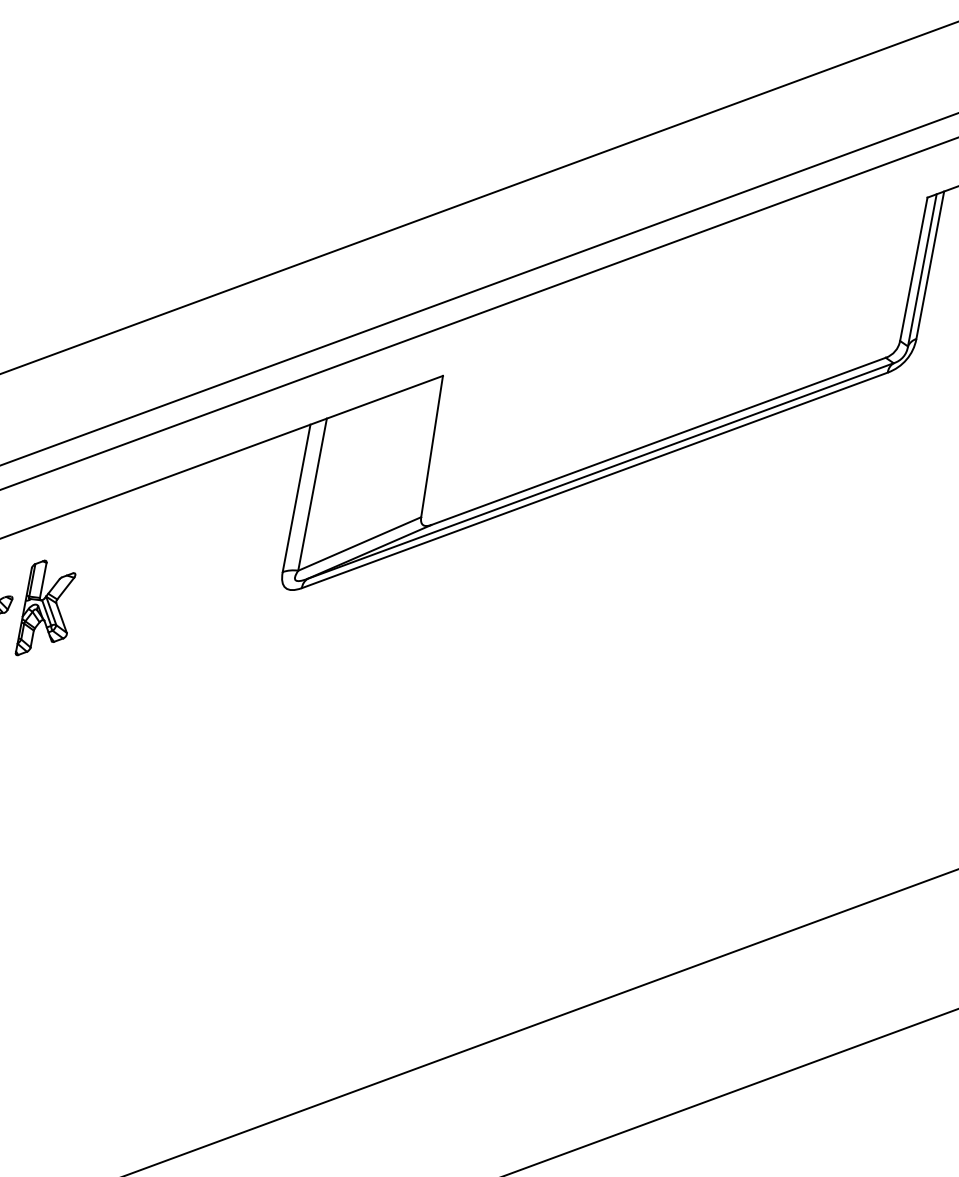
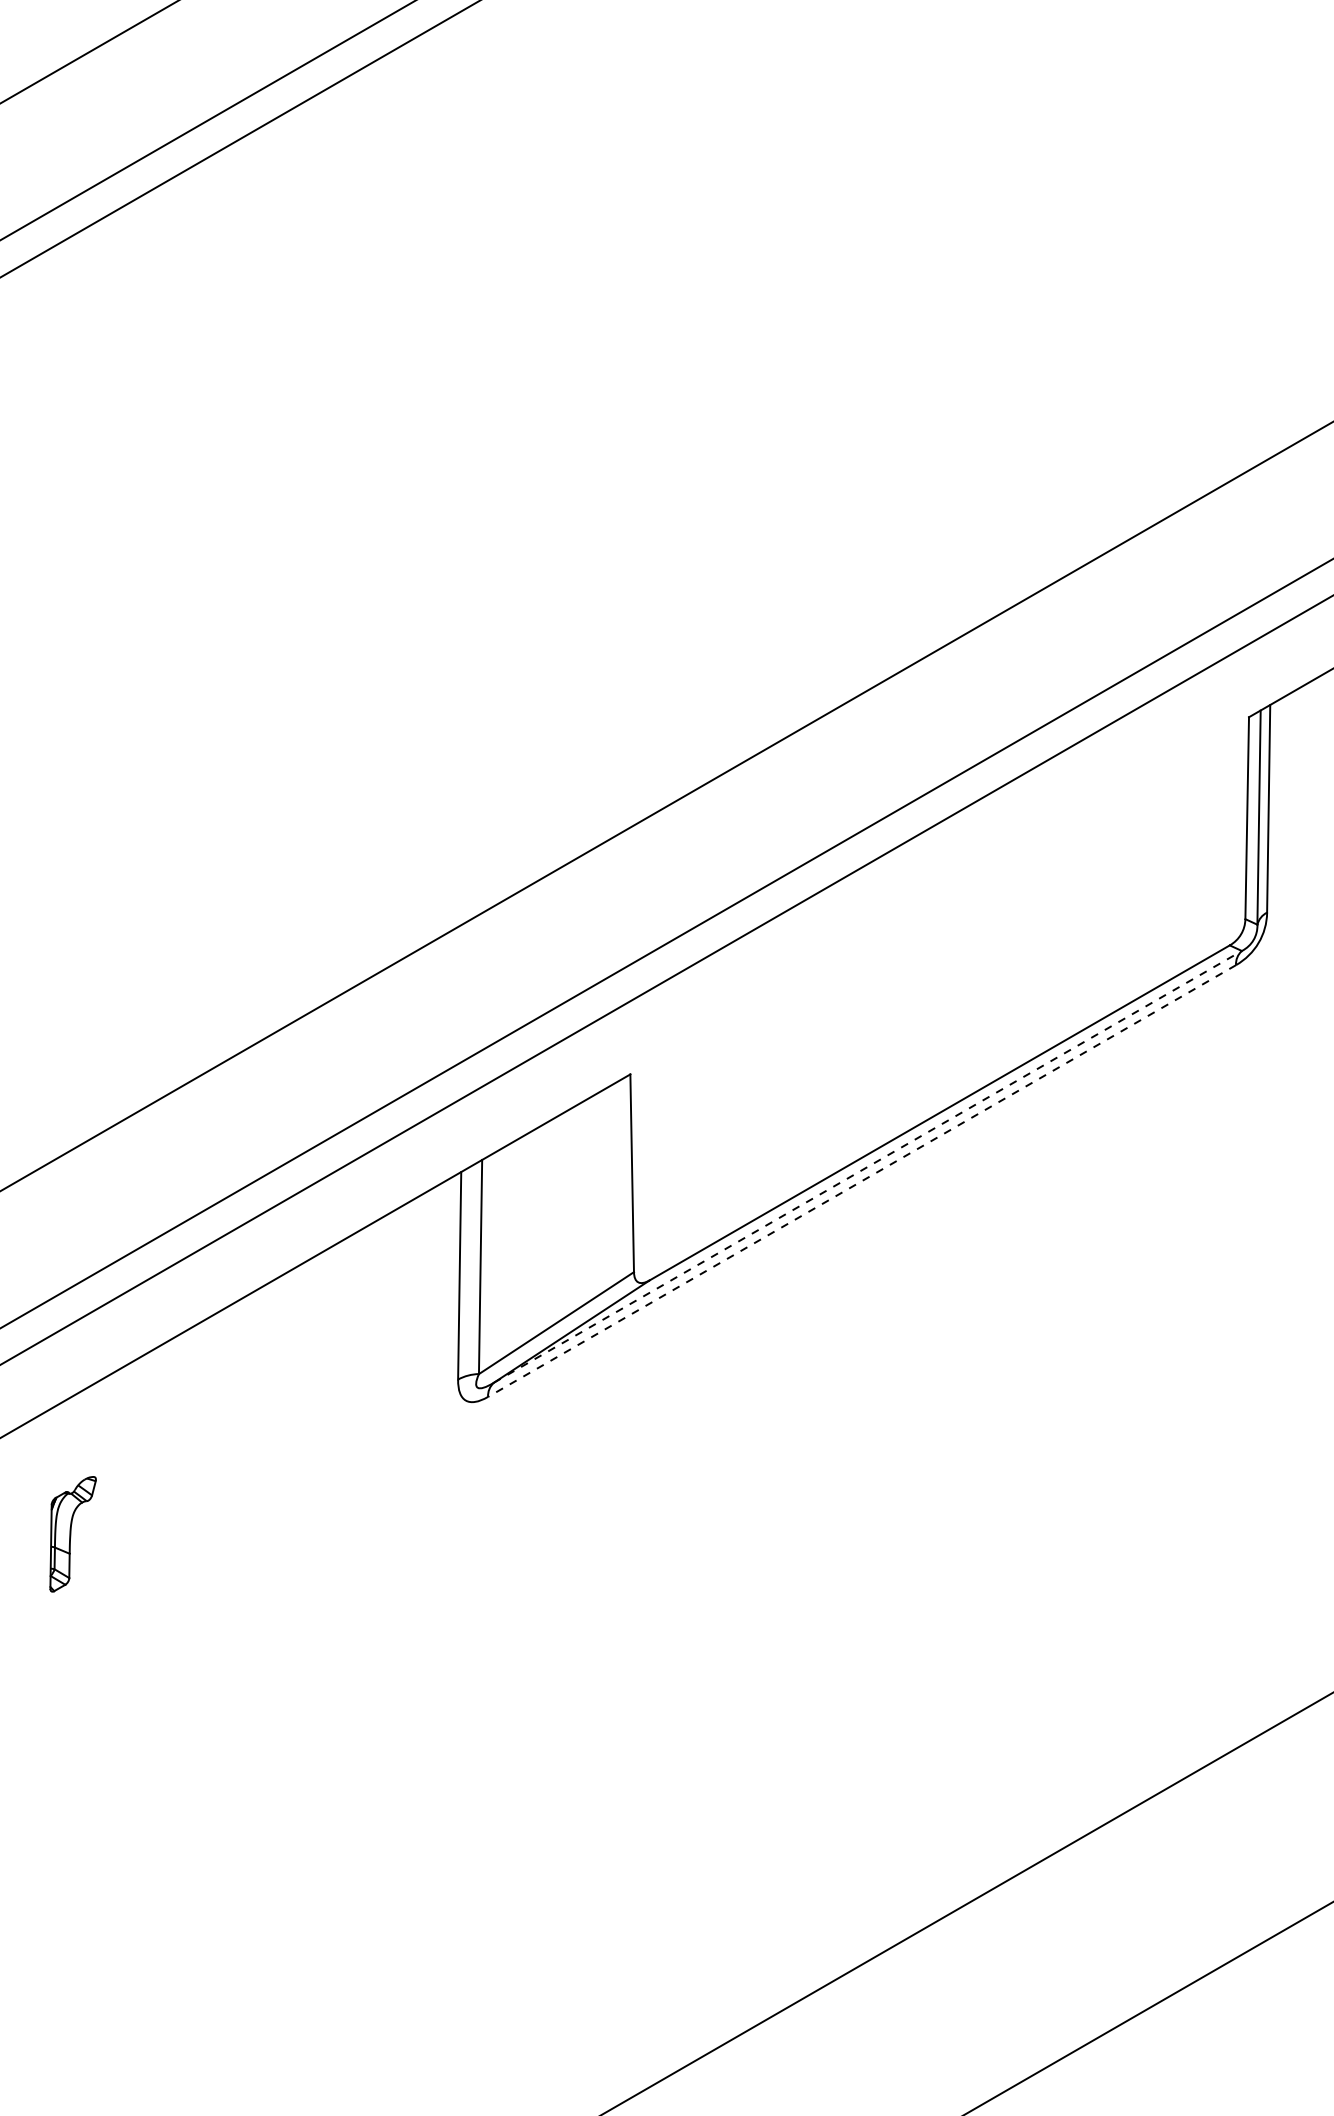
line: (600, 470) -> (867, 1166), solid -> dashed
line: (595, 480) -> (862, 1181), solid -> dashed
part: (46, 610) -> (145, 1487), removed

